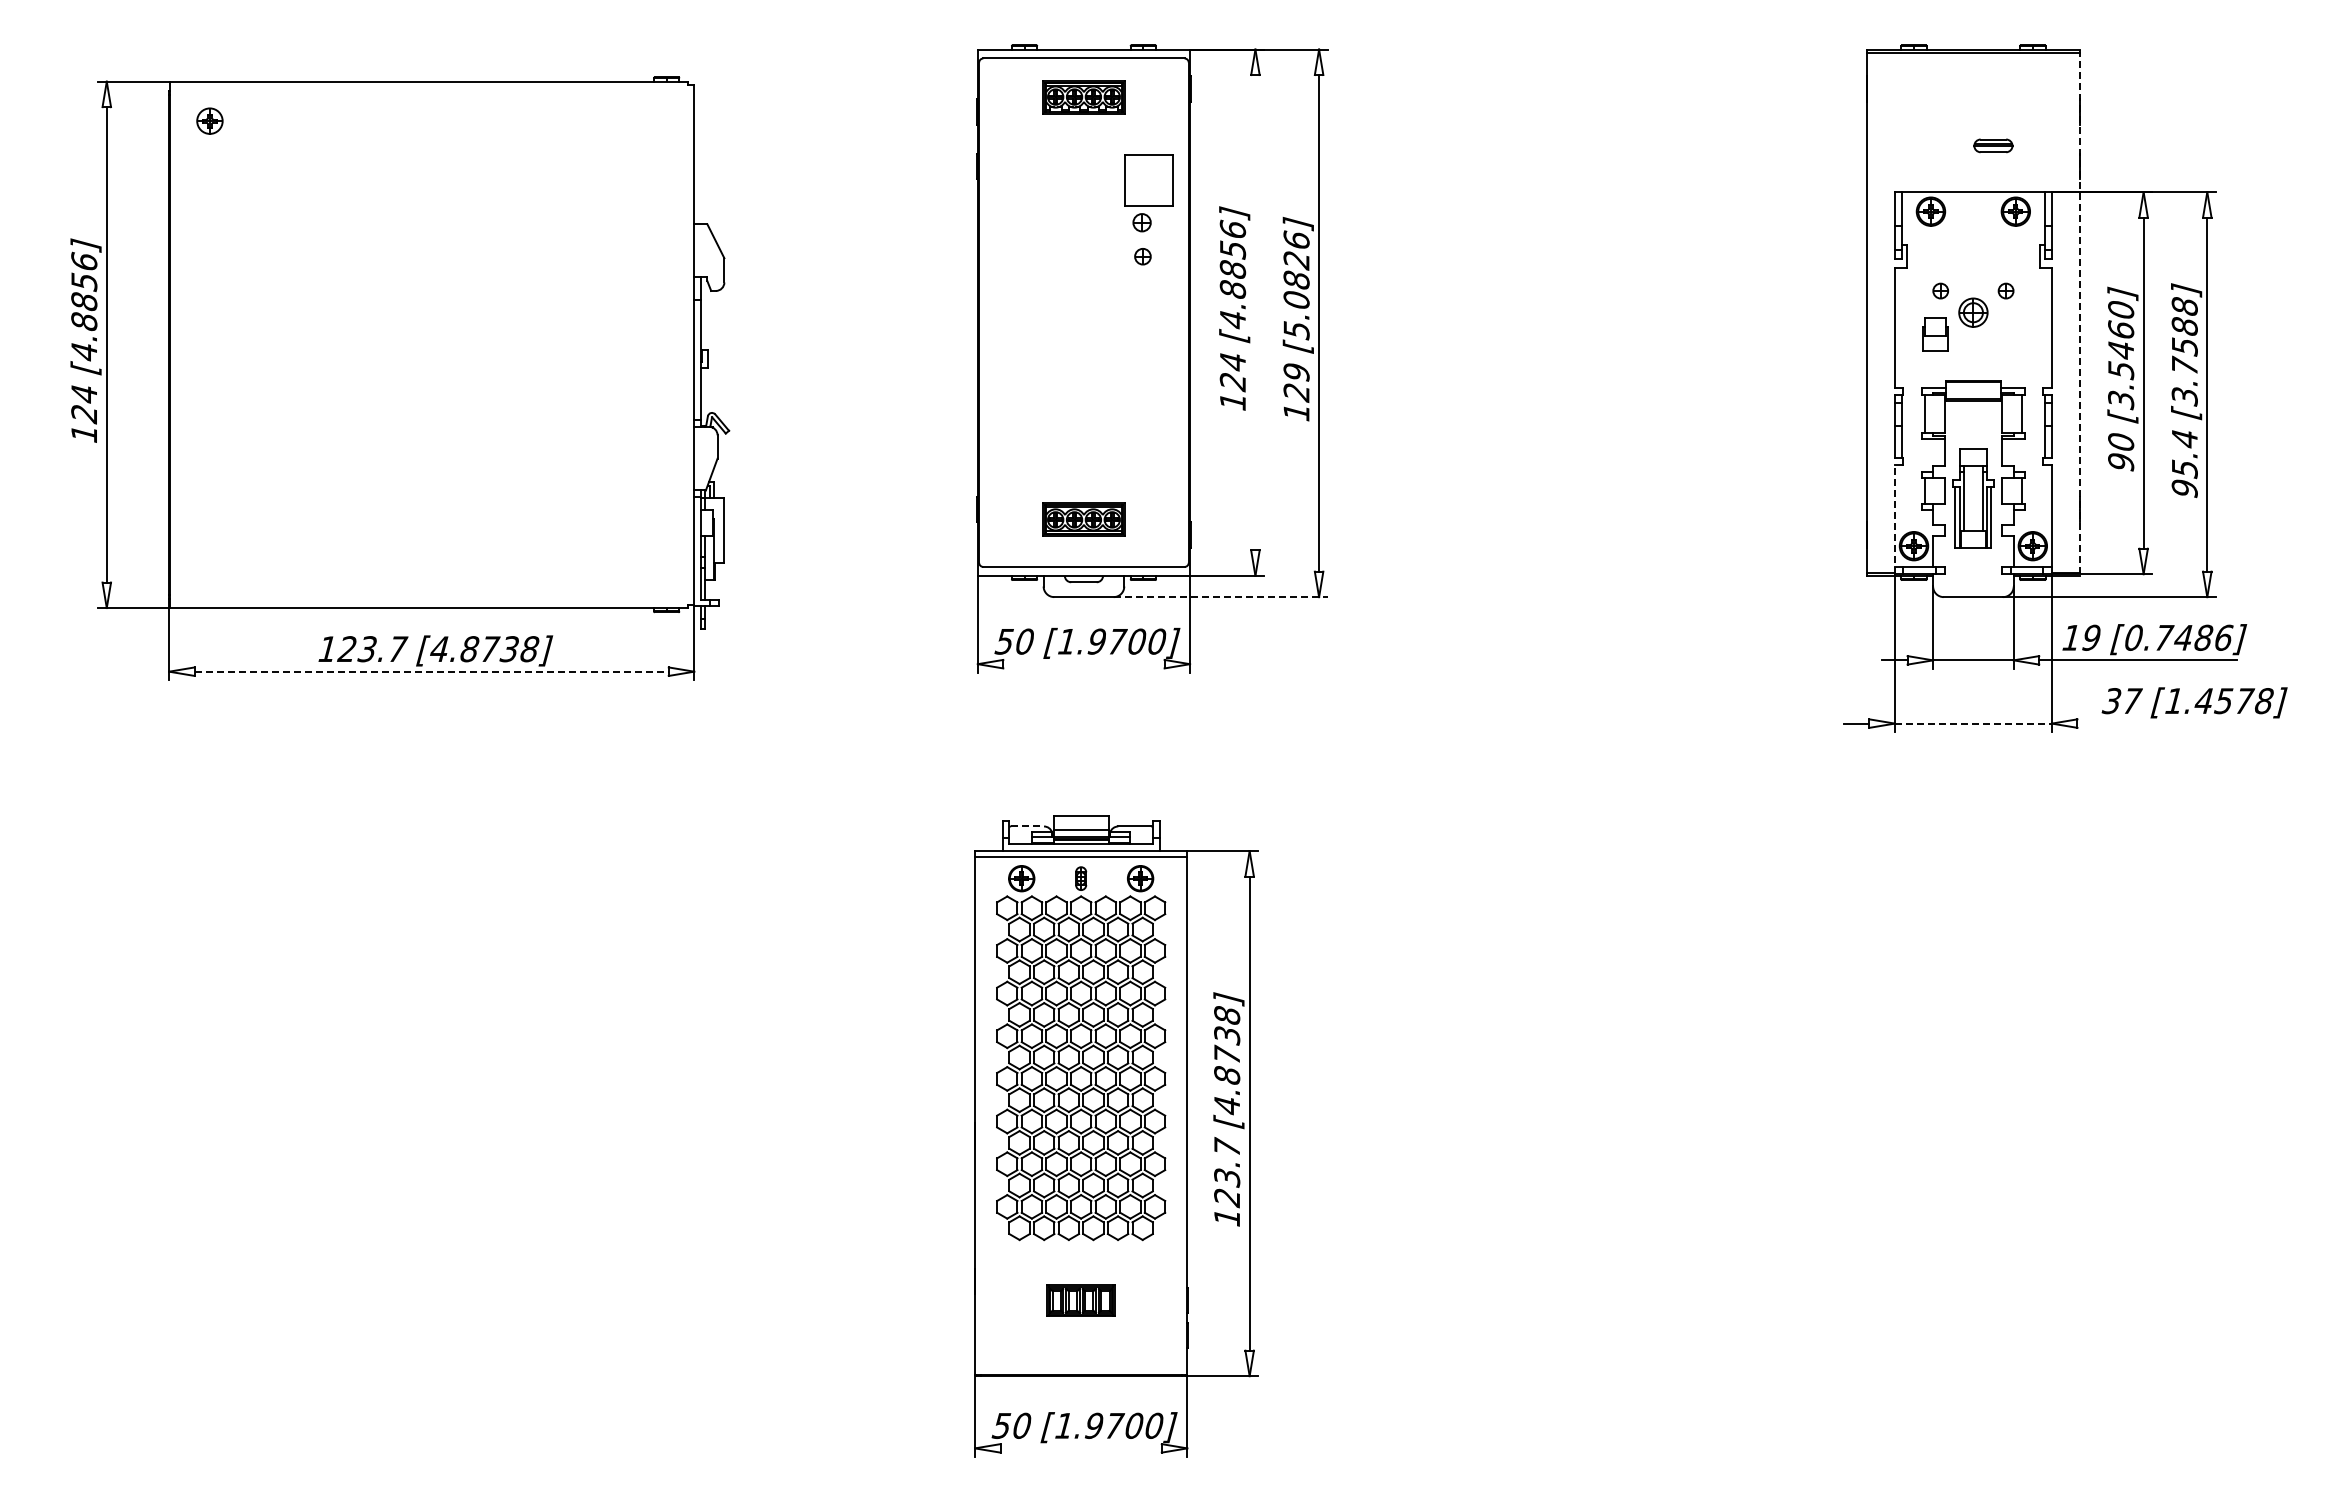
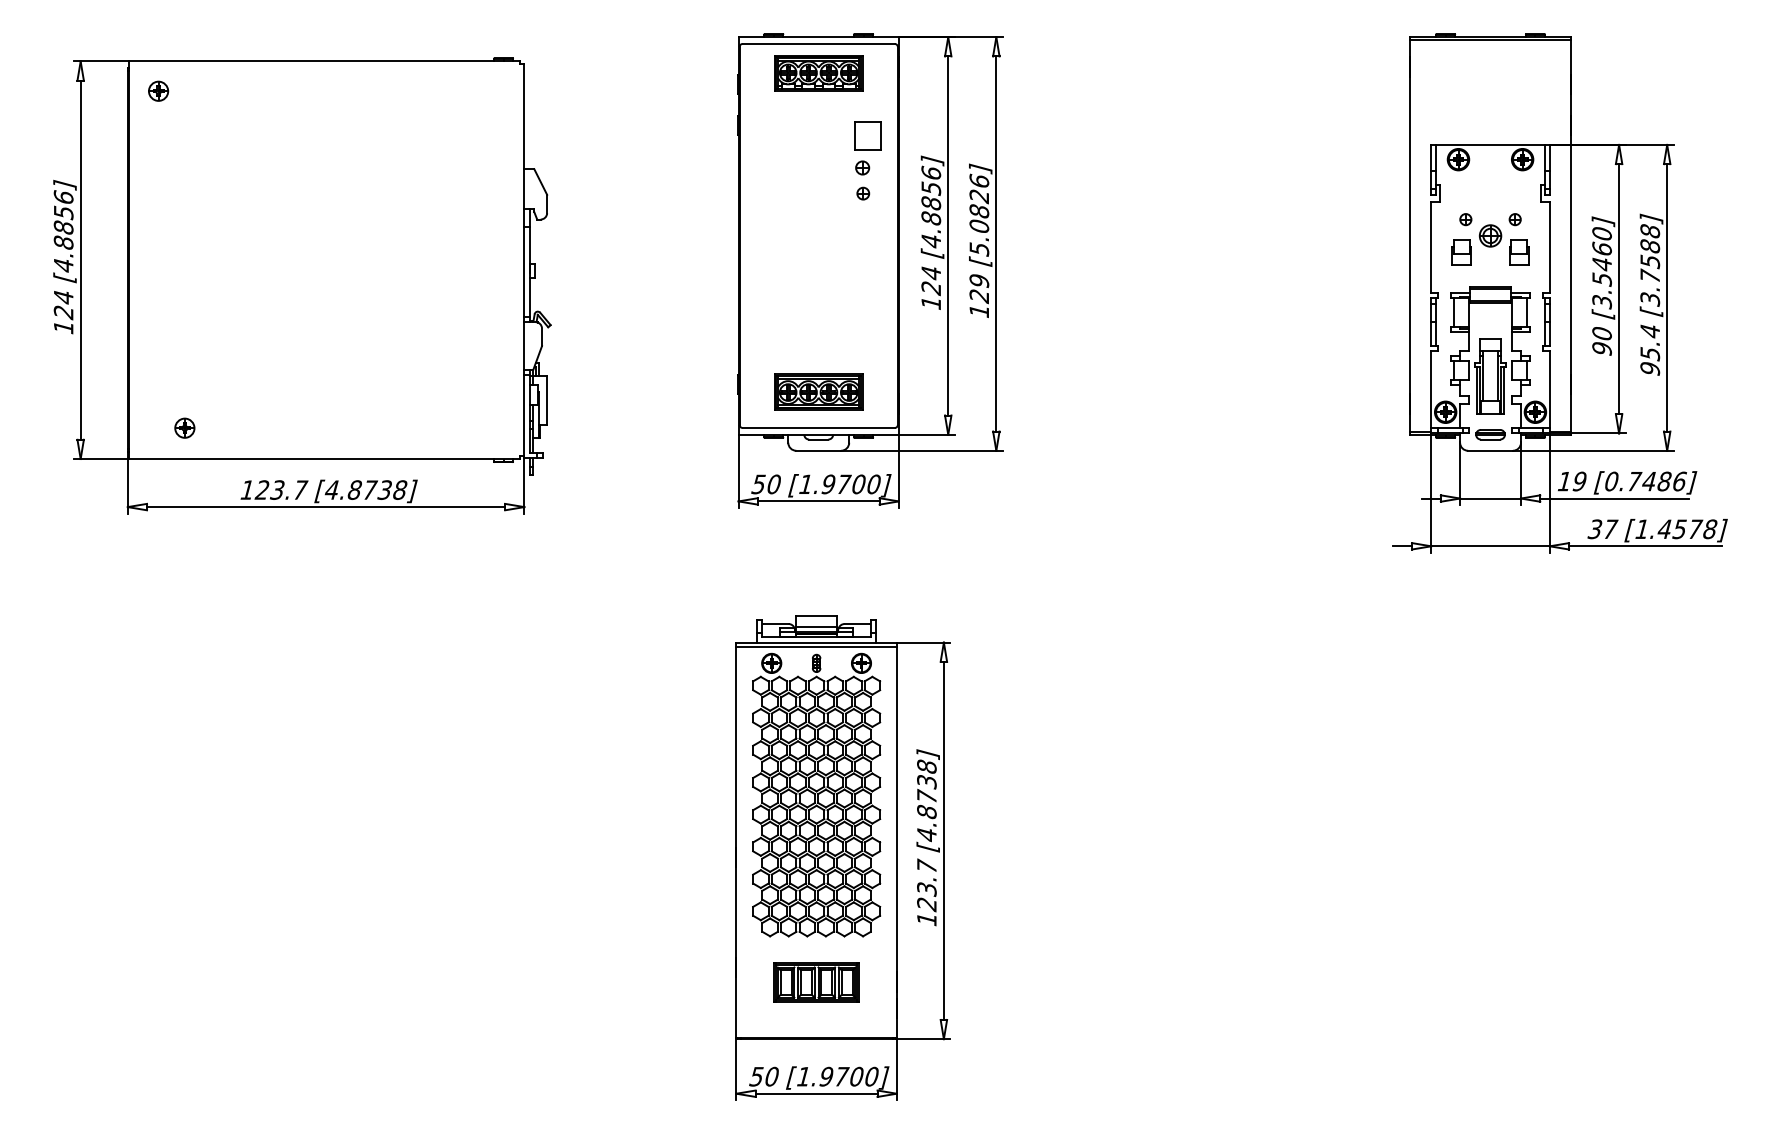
part: (1083, 97) -> (818, 73), size x1.43
part: (1993, 145) -> (1490, 434), moved
part: (1148, 180) -> (867, 136), size x0.71
line: (1255, 312) -> (948, 235), added
line: (2079, 313) -> (1570, 236), dashed -> solid
part: (2011, 334) -> (1519, 252), added
part: (1083, 519) -> (818, 392), size x1.43
line: (1894, 519) -> (1430, 392), dashed -> solid
part: (244, 566) -> (184, 427), added
line: (1220, 597) -> (921, 451), dashed -> solid
line: (1083, 664) -> (818, 501), added
line: (432, 671) -> (326, 506), dashed -> solid
line: (1973, 723) -> (1490, 546), dashed -> solid
line: (2178, 723) -> (1645, 546), added
line: (1028, 826) -> (776, 624), dashed -> solid
part: (1080, 1300) -> (816, 982), size x1.67
line: (1080, 1448) -> (816, 1093), added

